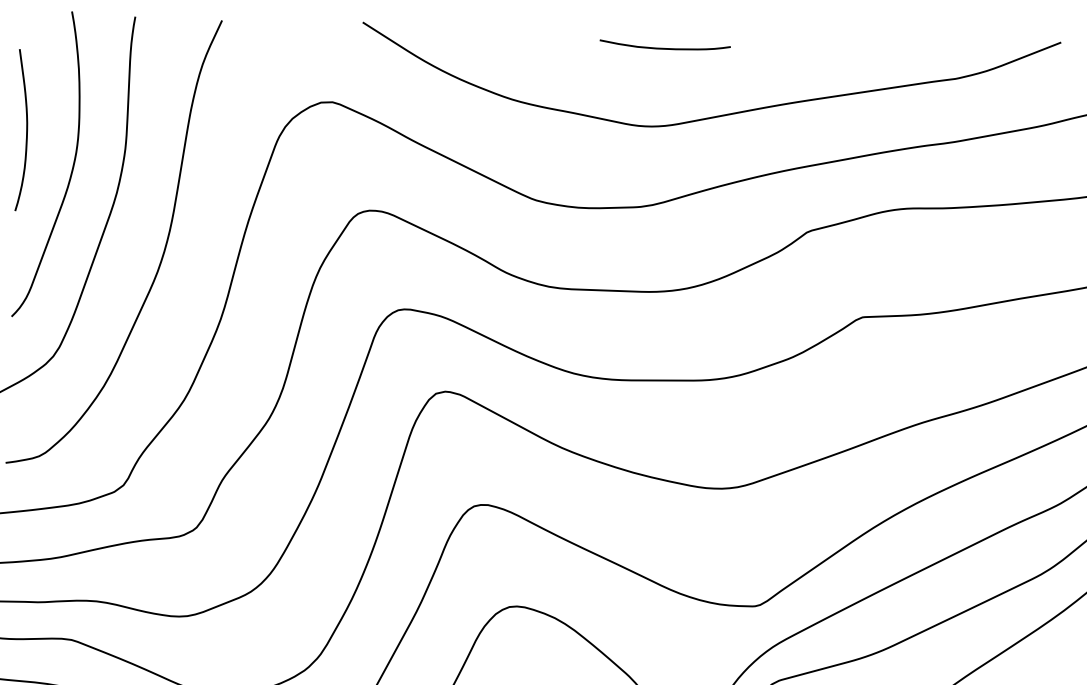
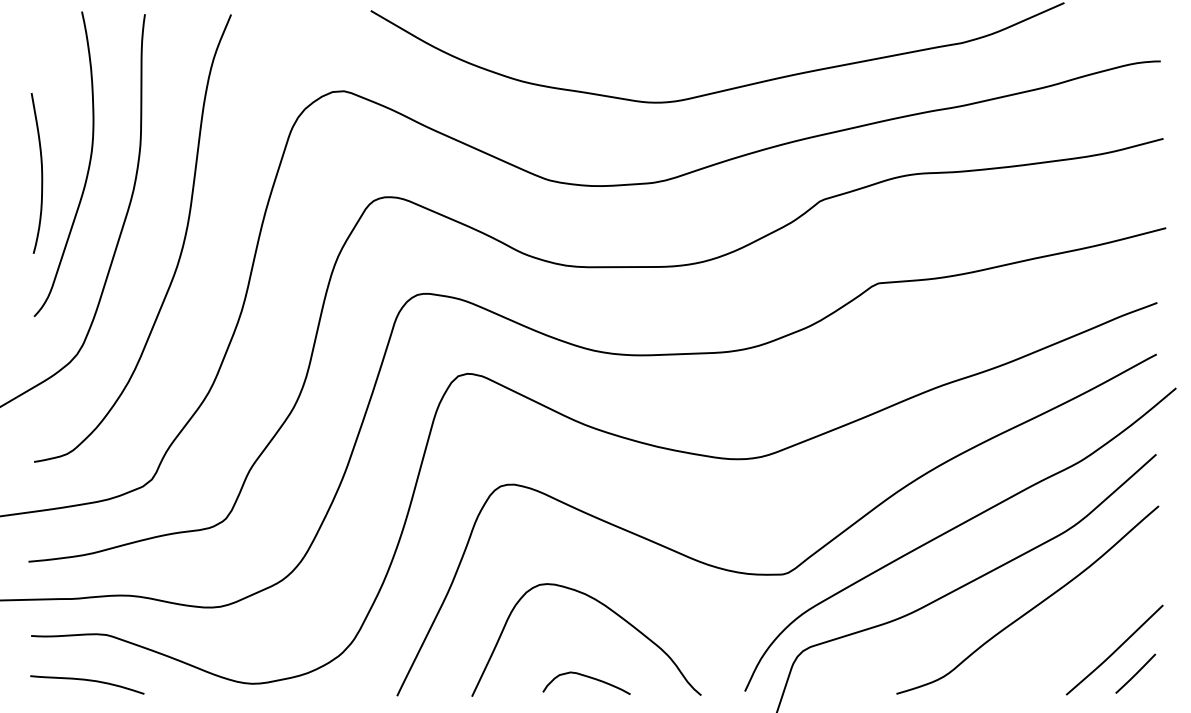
curve: (664, 48) -> (671, 24), removed
curve: (26, 130) -> (41, 173), moved

